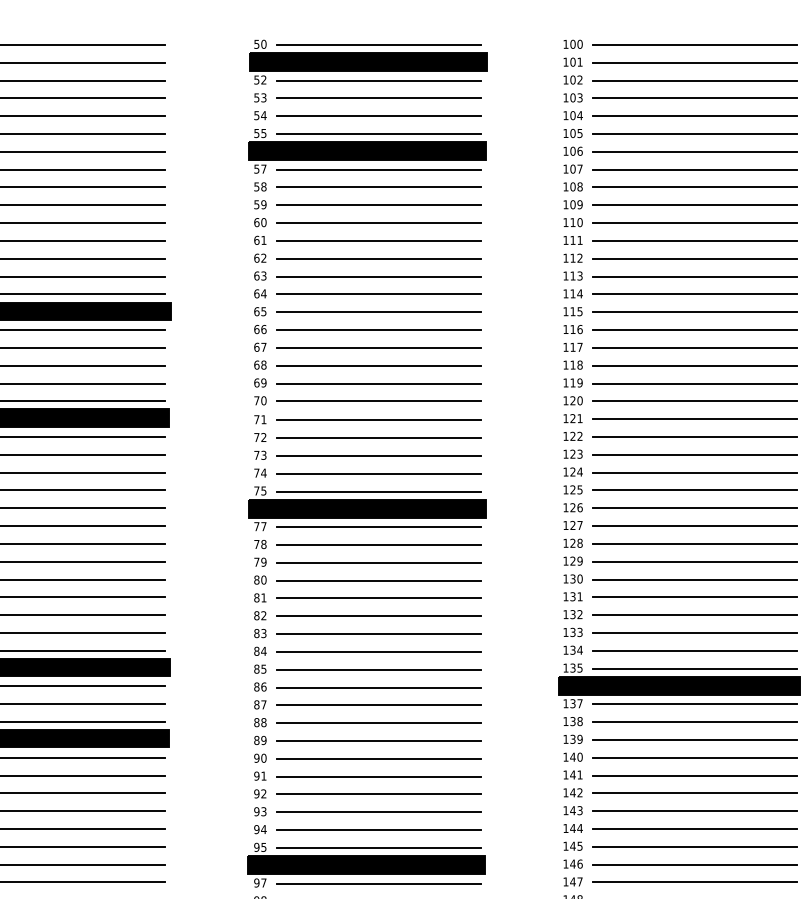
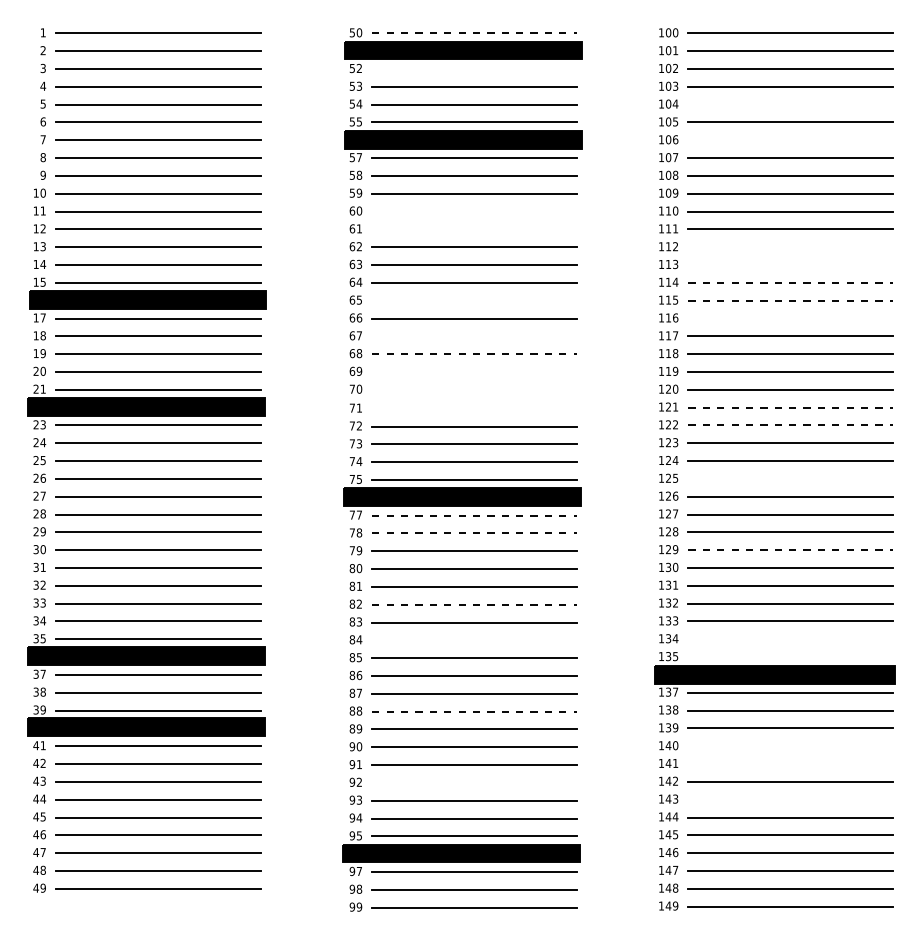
line: (378, 45) -> (474, 33), solid -> dashed
line: (378, 81) -> (474, 69), removed
line: (694, 116) -> (790, 104), removed
line: (694, 152) -> (790, 140), removed
line: (378, 223) -> (474, 211), removed
line: (378, 241) -> (474, 229), removed
line: (694, 259) -> (790, 247), removed
line: (694, 277) -> (790, 265), removed
line: (695, 294) -> (791, 282), solid -> dashed
line: (378, 312) -> (474, 300), removed
line: (695, 312) -> (791, 300), solid -> dashed
line: (694, 330) -> (790, 318), removed
line: (378, 348) -> (474, 336), removed
line: (378, 366) -> (474, 354), solid -> dashed
line: (378, 383) -> (474, 371), removed
line: (378, 401) -> (474, 389), removed
line: (695, 419) -> (791, 407), solid -> dashed
line: (378, 420) -> (474, 408), removed
line: (695, 437) -> (791, 425), solid -> dashed
line: (694, 490) -> (790, 478), removed
line: (378, 527) -> (474, 515), solid -> dashed
line: (378, 545) -> (474, 533), solid -> dashed
line: (695, 562) -> (791, 550), solid -> dashed
line: (378, 616) -> (474, 604), solid -> dashed
line: (694, 651) -> (790, 639), removed
line: (378, 652) -> (474, 640), removed
line: (694, 669) -> (790, 657), removed
line: (378, 723) -> (474, 711), solid -> dashed
line: (694, 758) -> (790, 746), removed
line: (694, 775) -> (790, 763), removed
line: (378, 794) -> (474, 782), removed
line: (694, 811) -> (790, 799), removed

